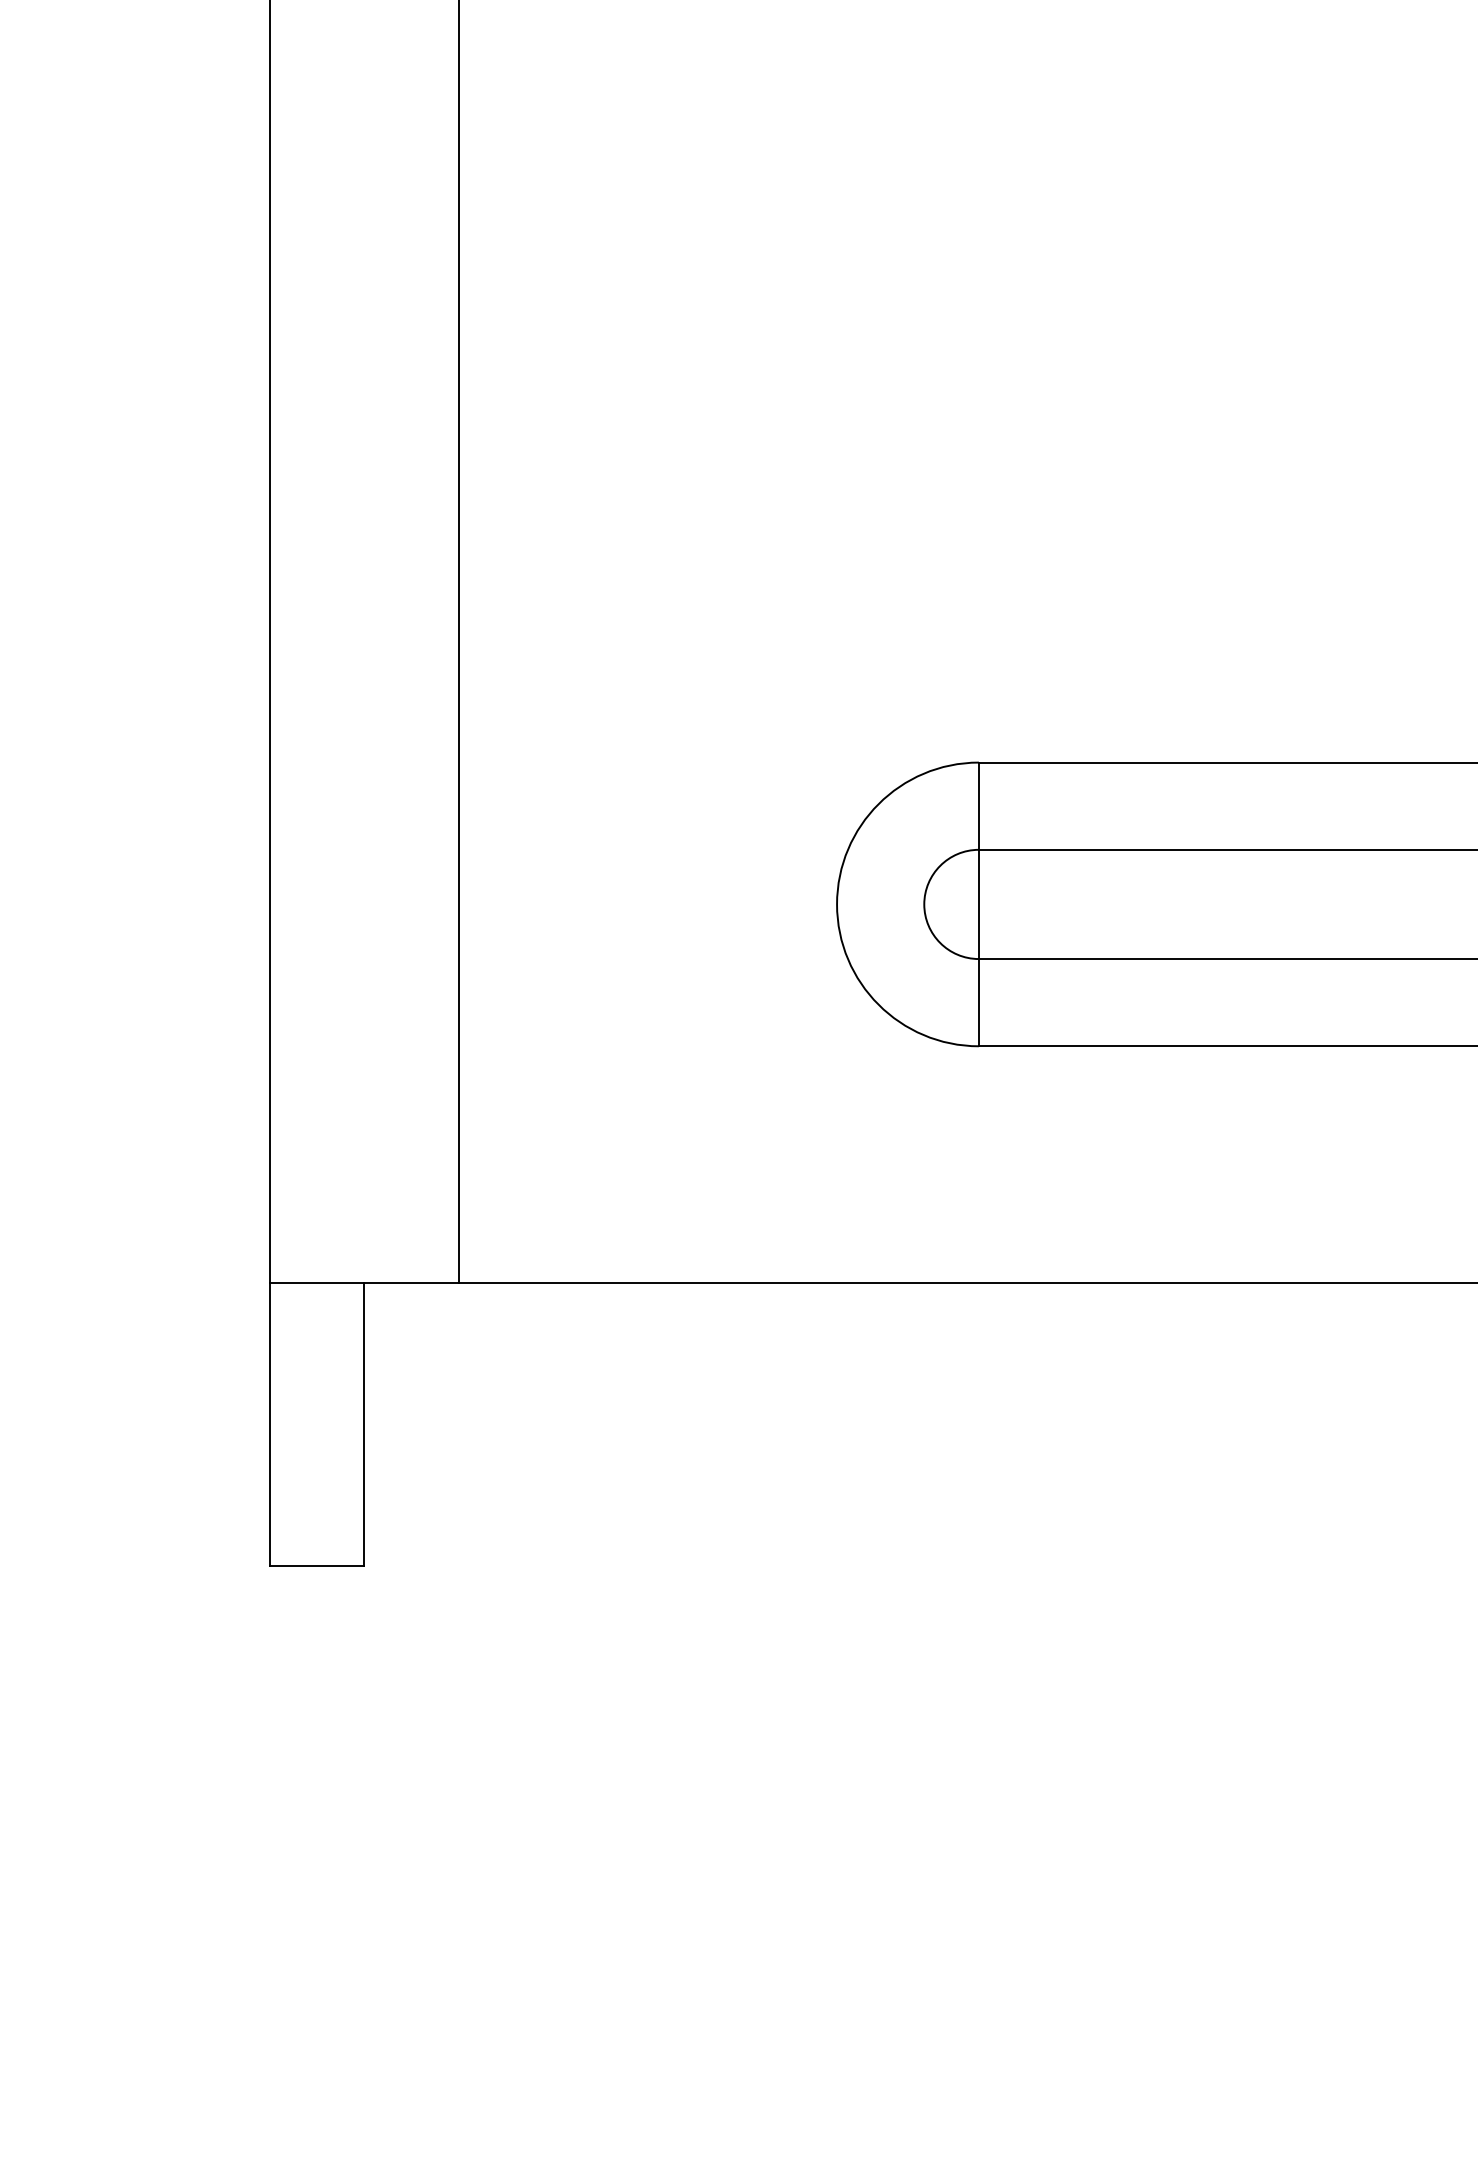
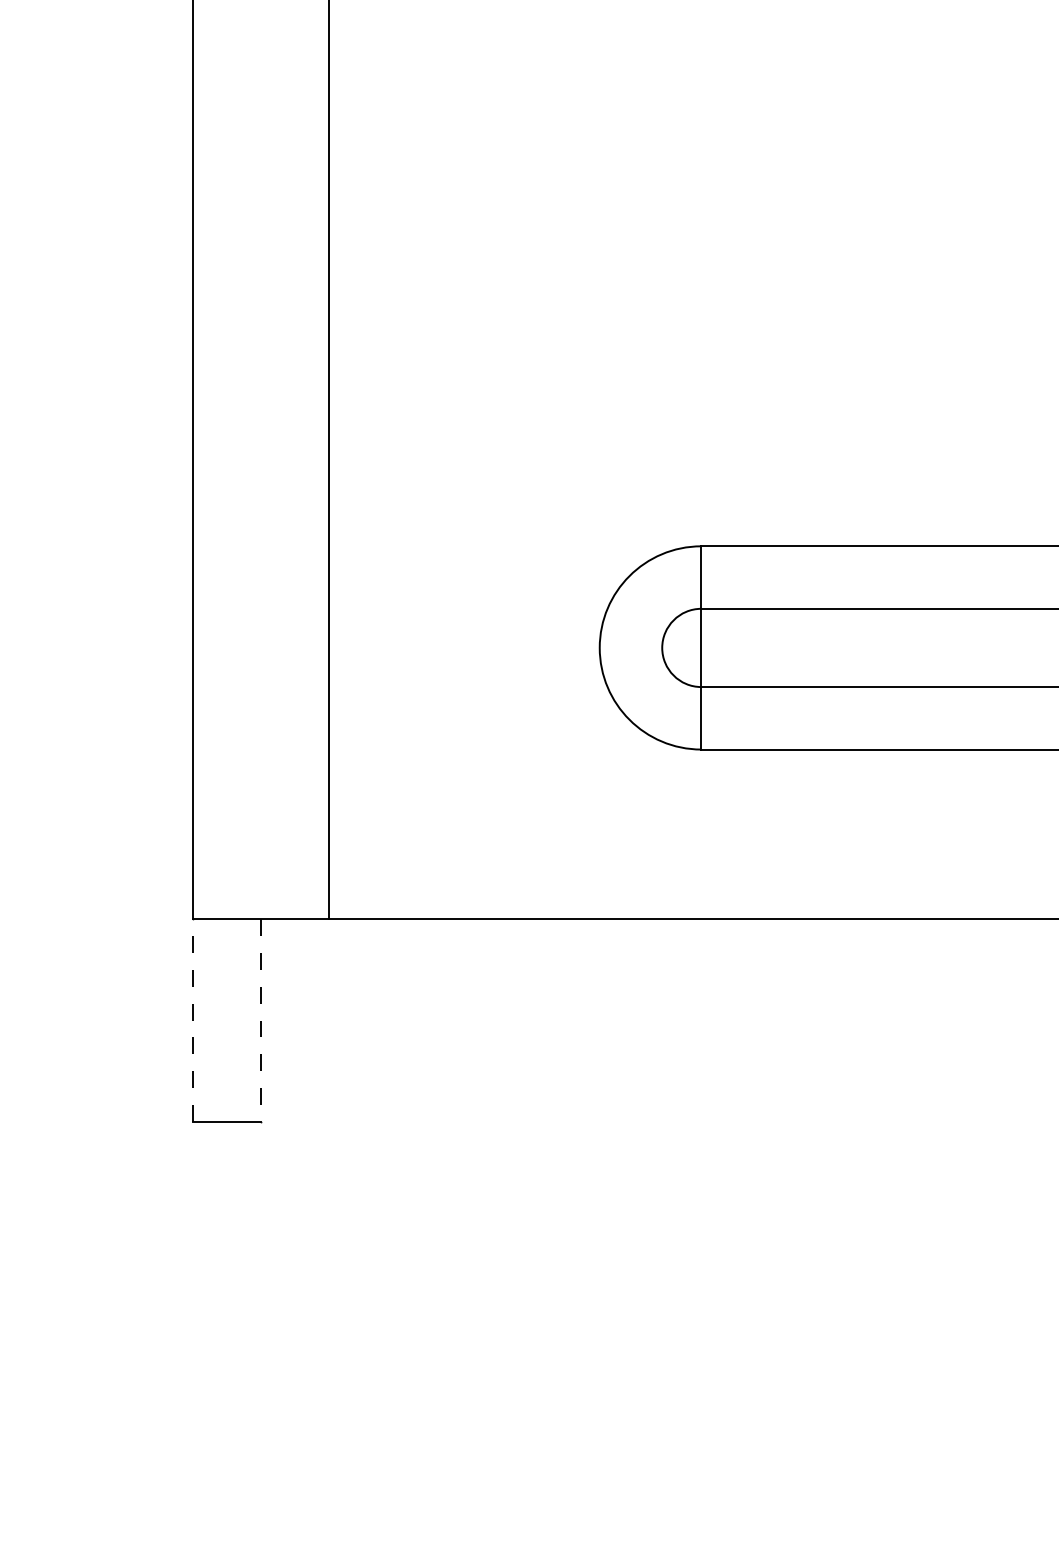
line: (269, 1424) -> (193, 1020), solid -> dashed
line: (364, 1424) -> (261, 1020), solid -> dashed

